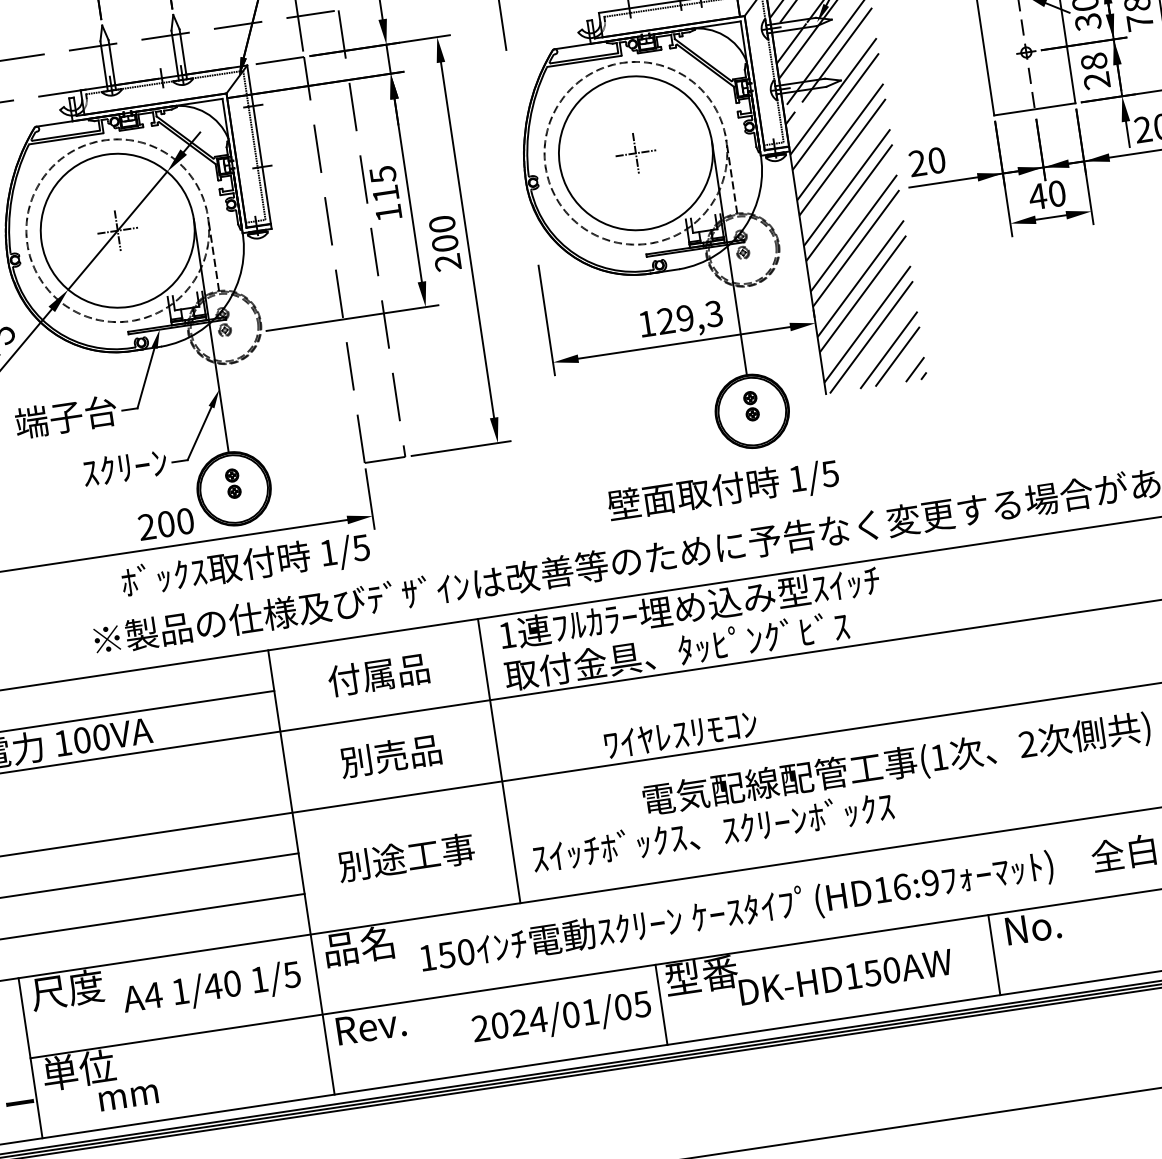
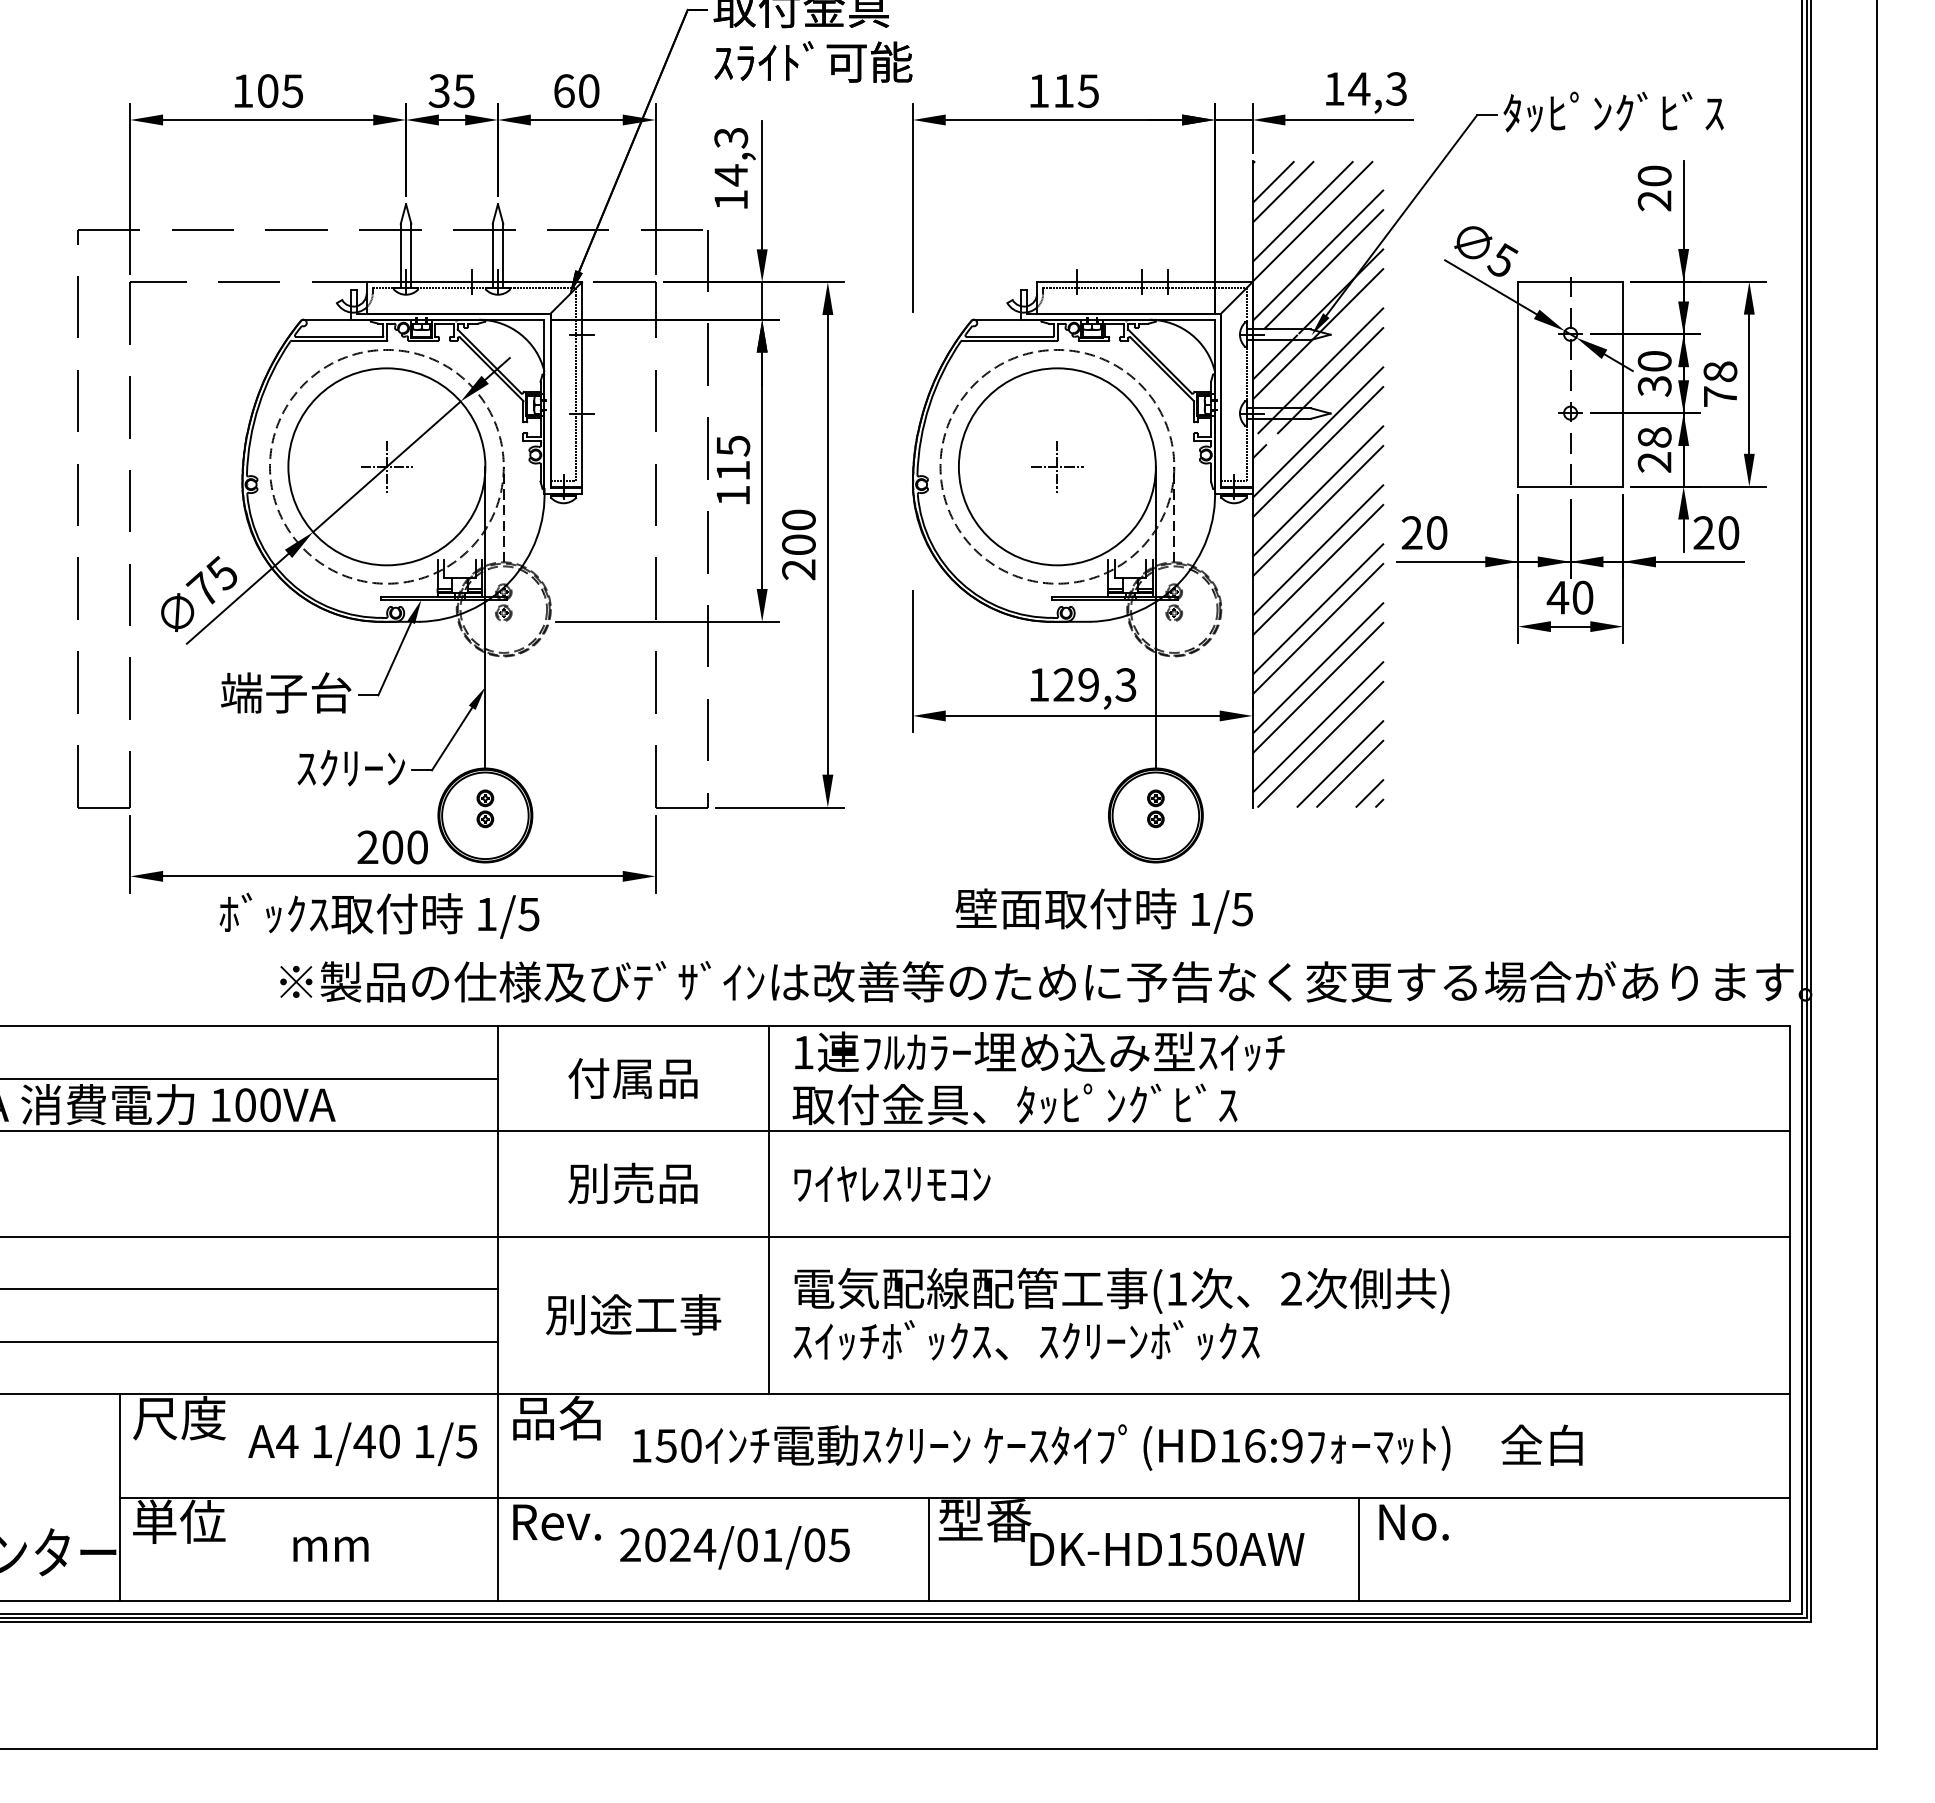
text: (245, 566) -> (379, 915), moved
text: (680, 734) -> (892, 1183), moved
text: (896, 765) -> (1121, 1290), moved
text: (561, 1018) -> (734, 1547), moved
text: (128, 1097) -> (330, 1548), moved

